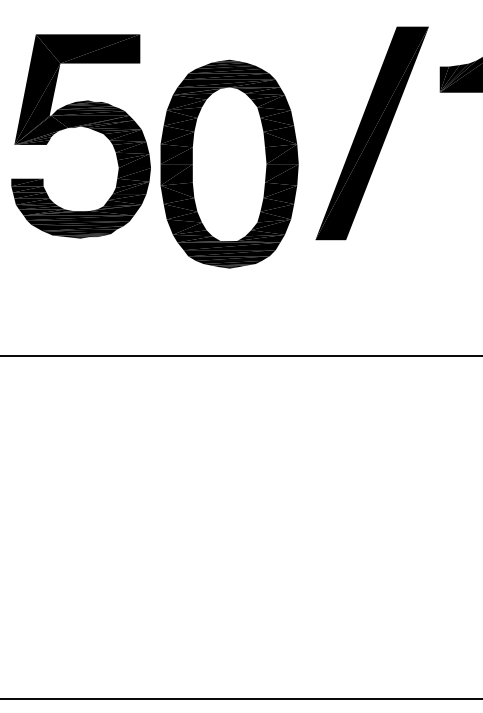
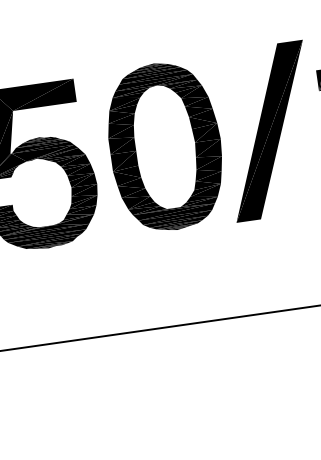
part: (229, 163) -> (165, 146), moved

